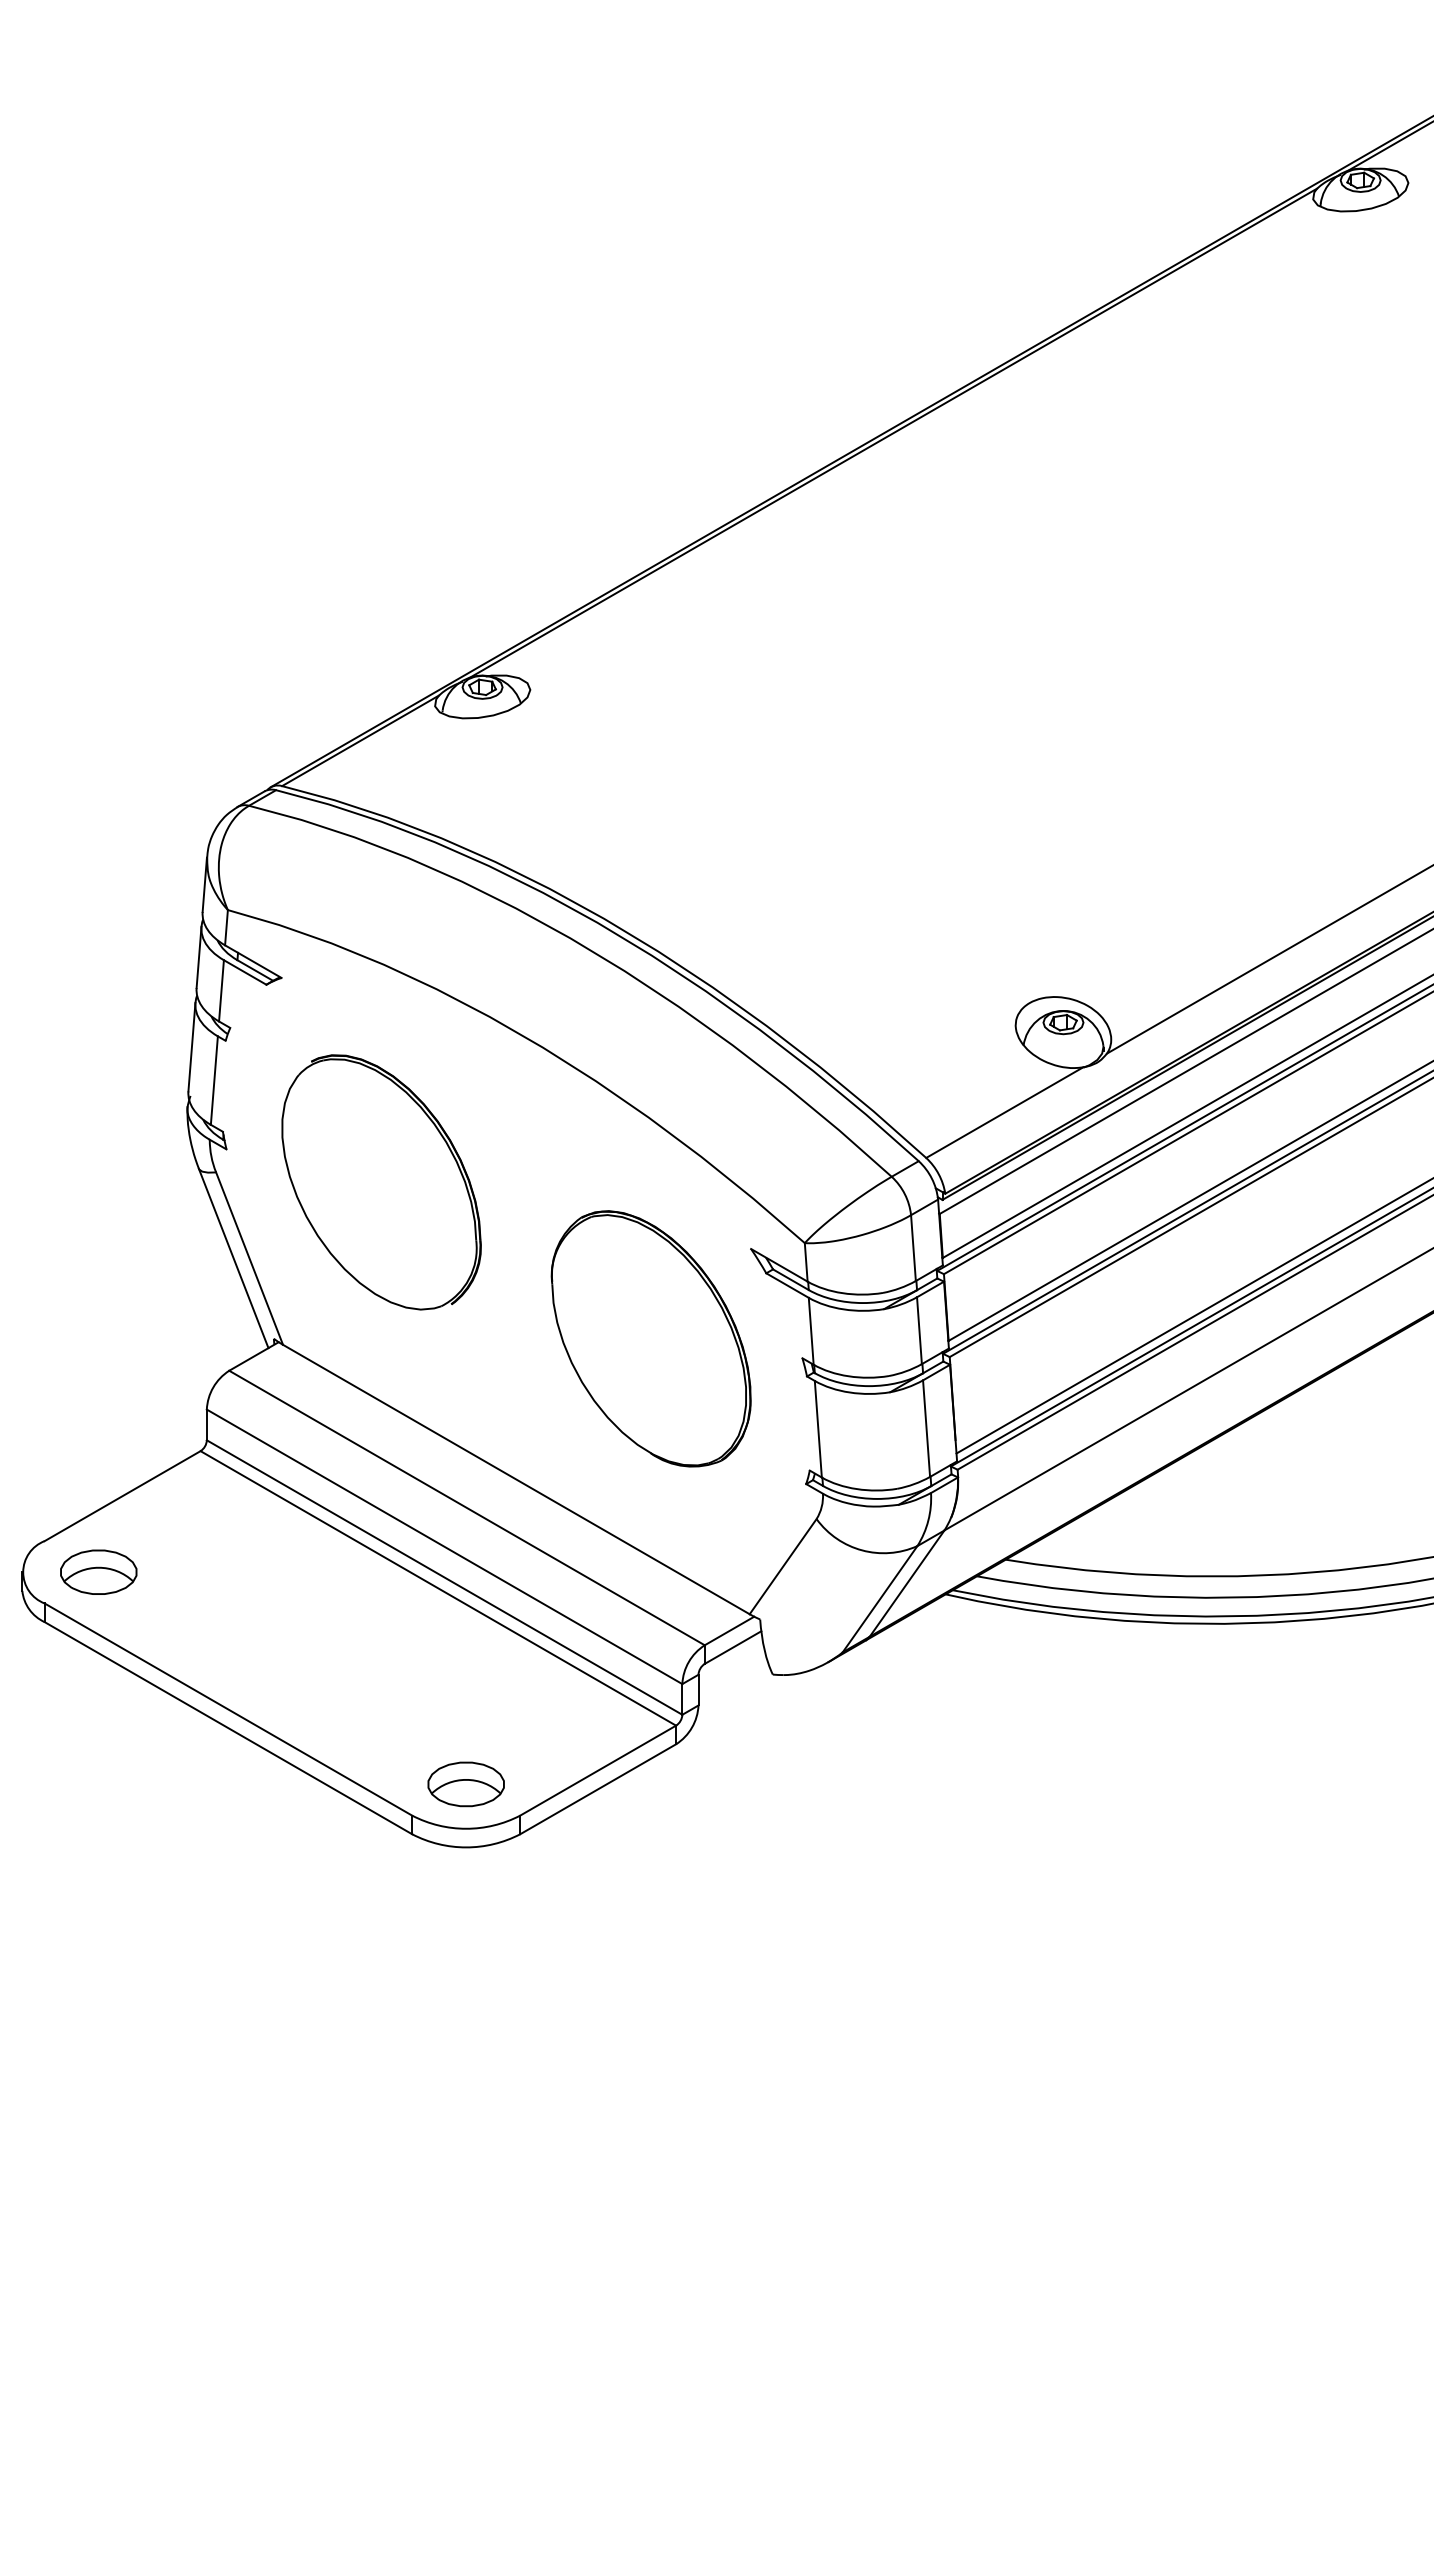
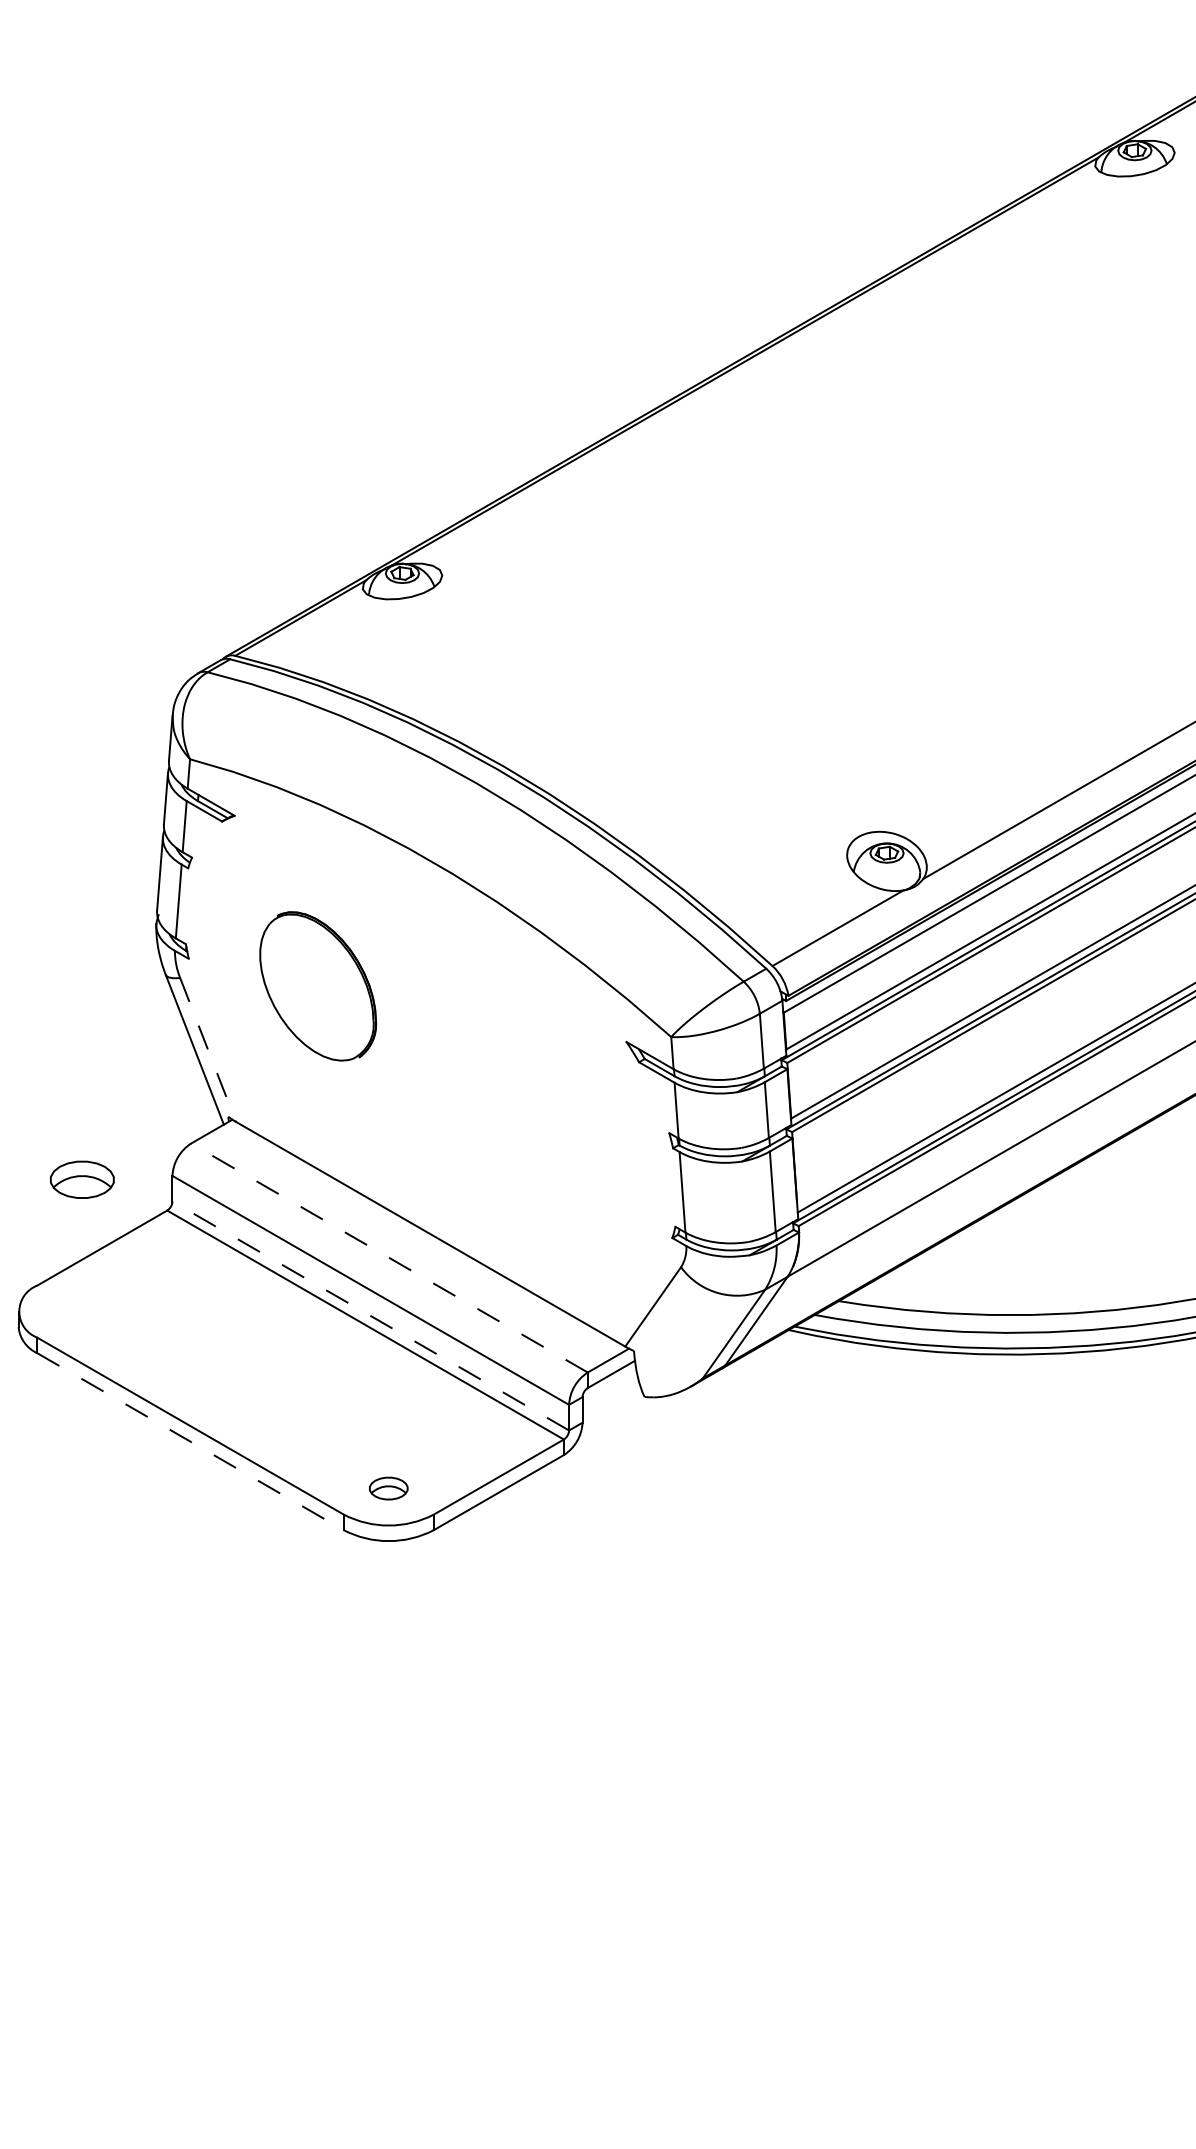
part: (381, 1182) -> (318, 986), size x0.7
line: (249, 1259) -> (208, 1050), solid -> dashed
part: (650, 1338) -> (542, 1116), removed
line: (467, 1508) -> (389, 1258), solid -> dashed
part: (98, 1571) -> (82, 1179), moved
line: (444, 1577) -> (370, 1315), solid -> dashed
line: (228, 1728) -> (190, 1441), solid -> dashed
part: (465, 1784) -> (388, 1488), size x0.6

